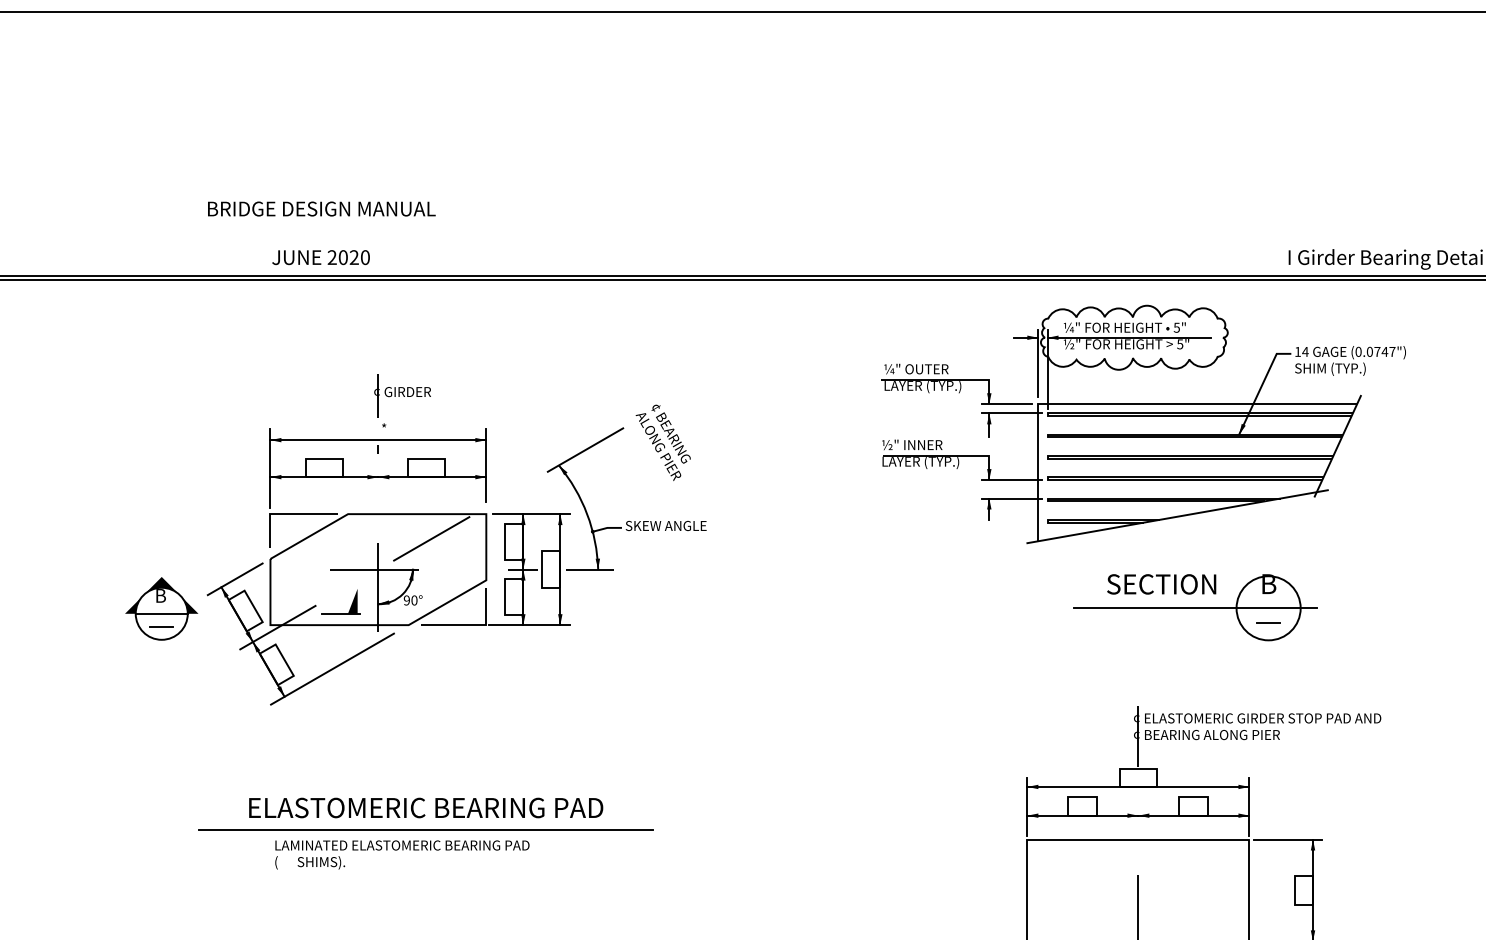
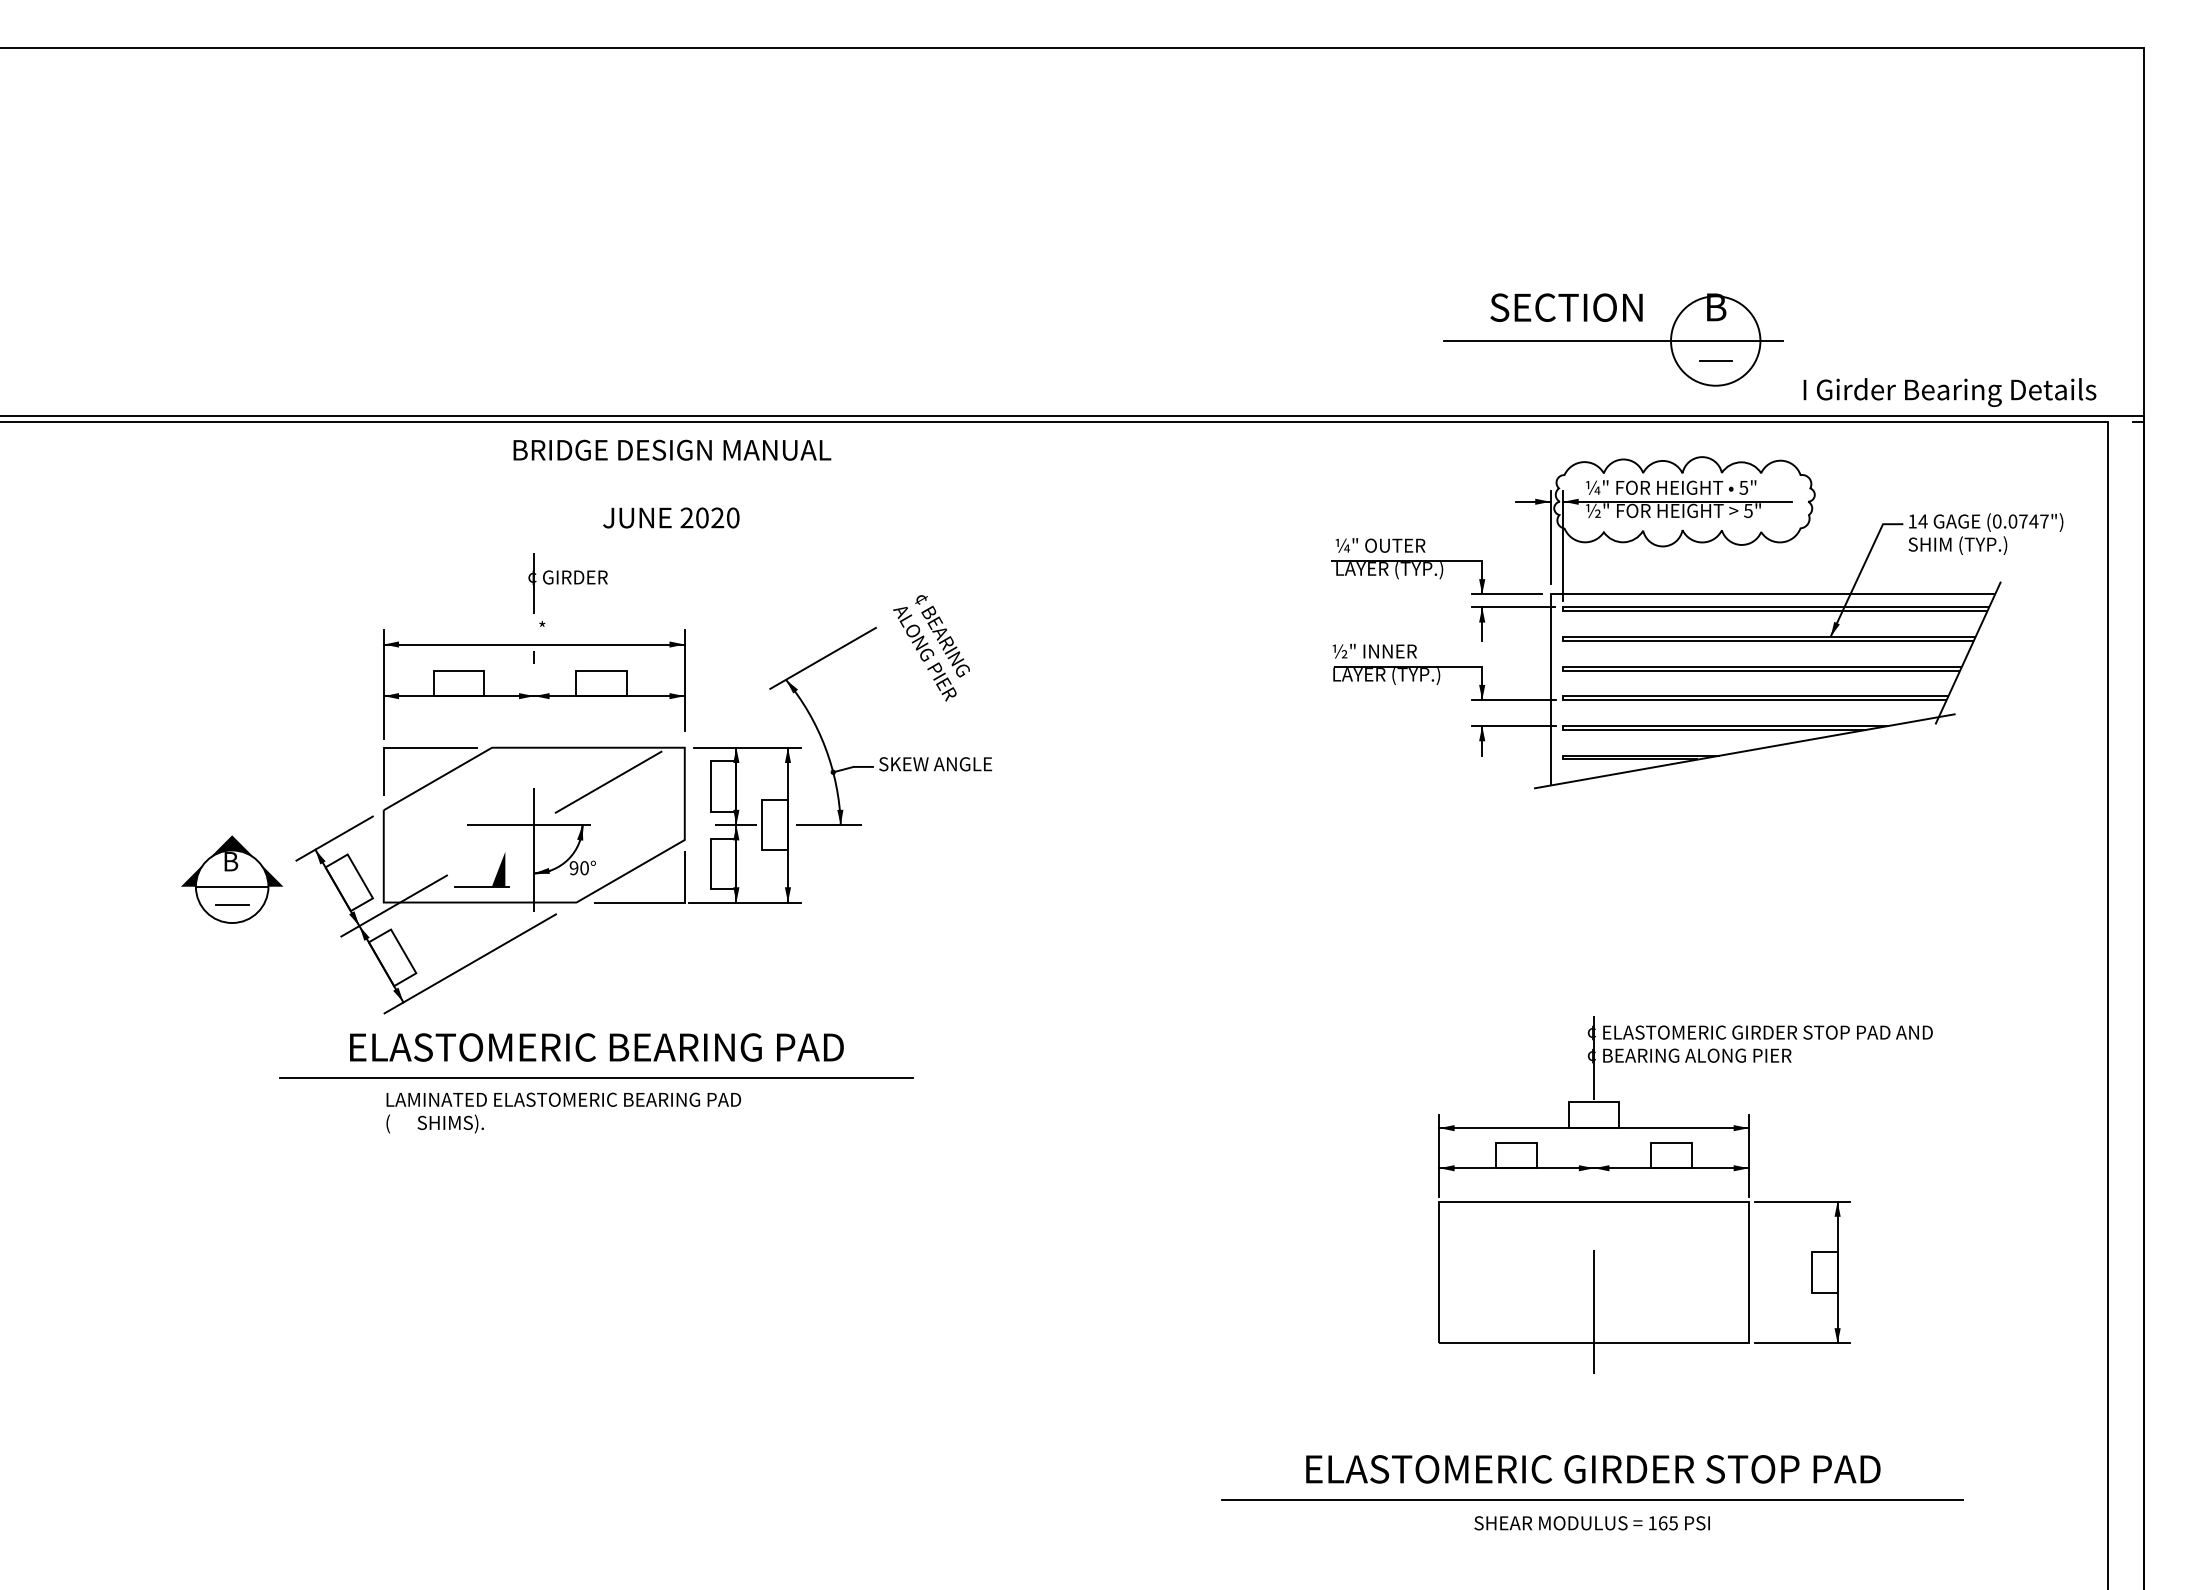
text: (321, 232) -> (672, 483), moved
part: (1143, 424) -> (1697, 622), moved
part: (1195, 607) -> (1613, 339), moved
part: (425, 833) -> (596, 1083), moved

